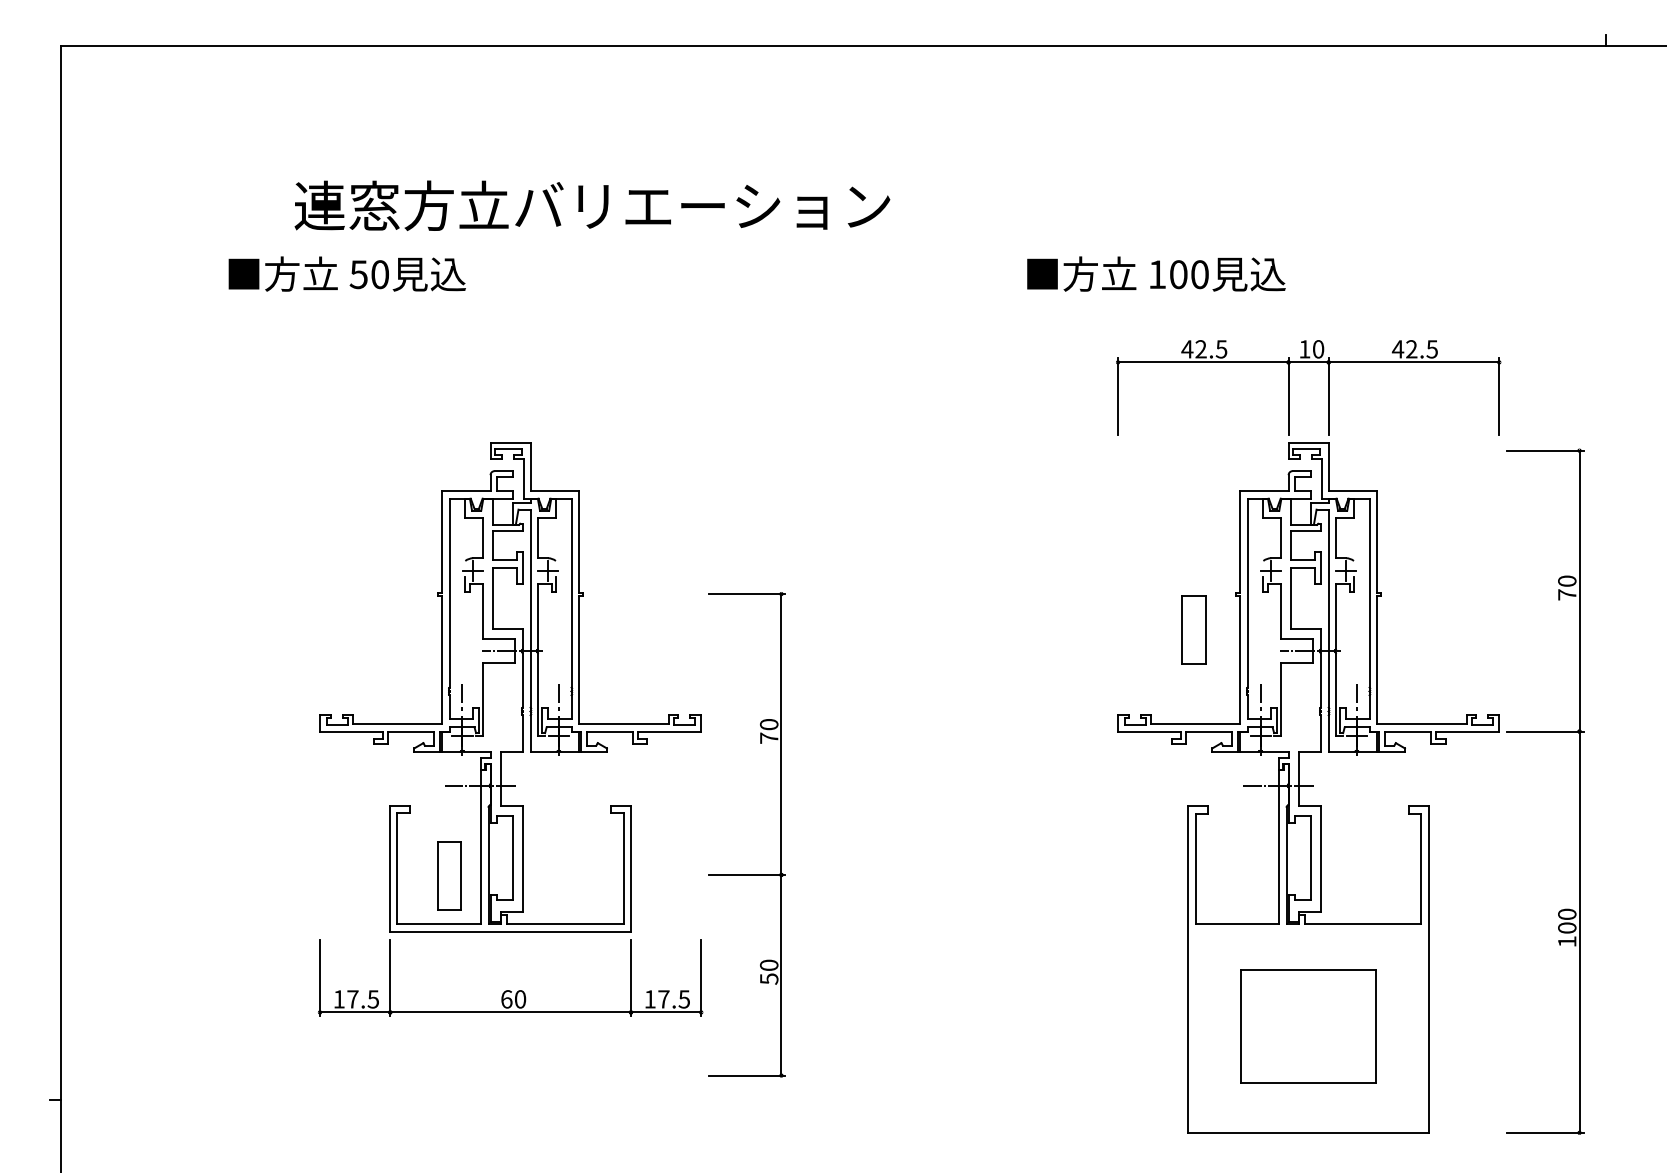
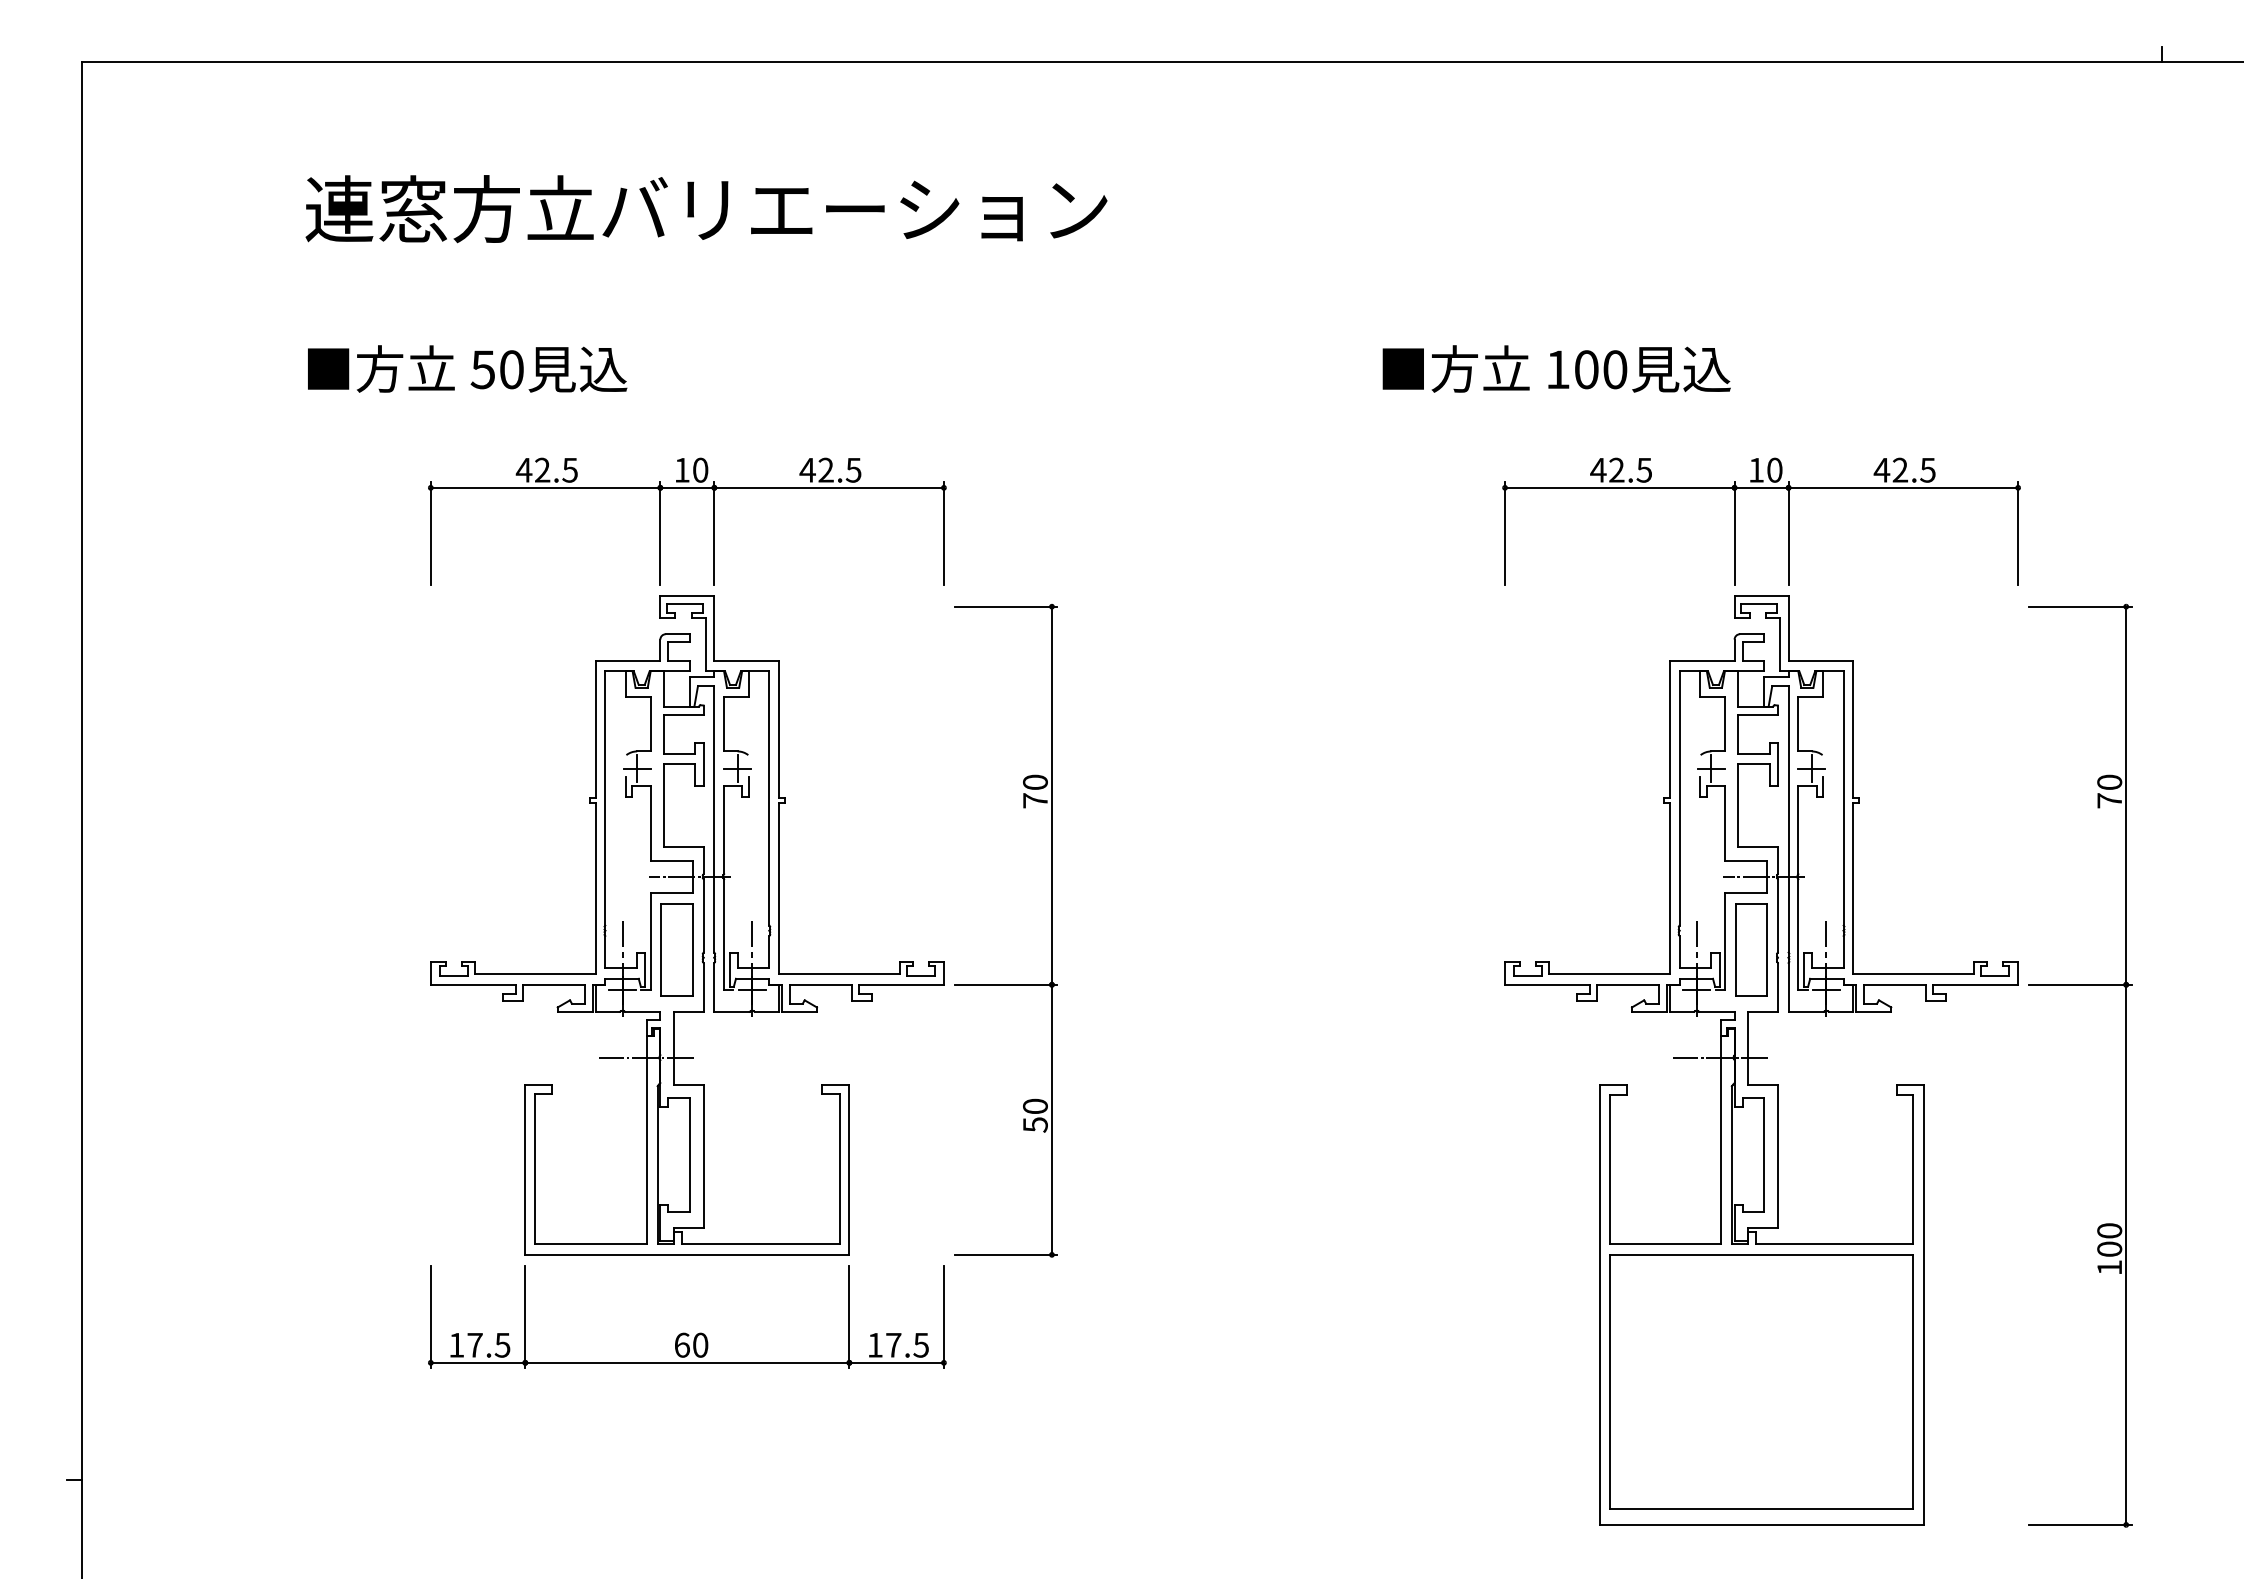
text: (592, 206) -> (706, 209), moved
part: (530, 387) -> (713, 521), added
part: (1194, 629) -> (1751, 949), moved
part: (781, 834) -> (1051, 930), moved
part: (449, 876) -> (676, 949), moved
part: (1308, 1026) -> (1761, 1381), size x1.67

